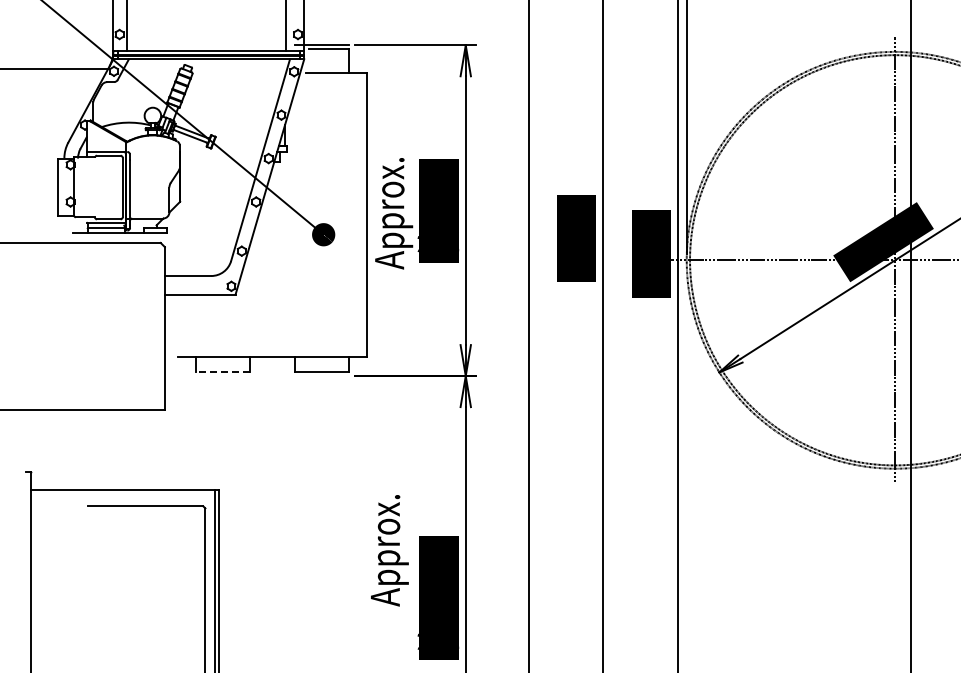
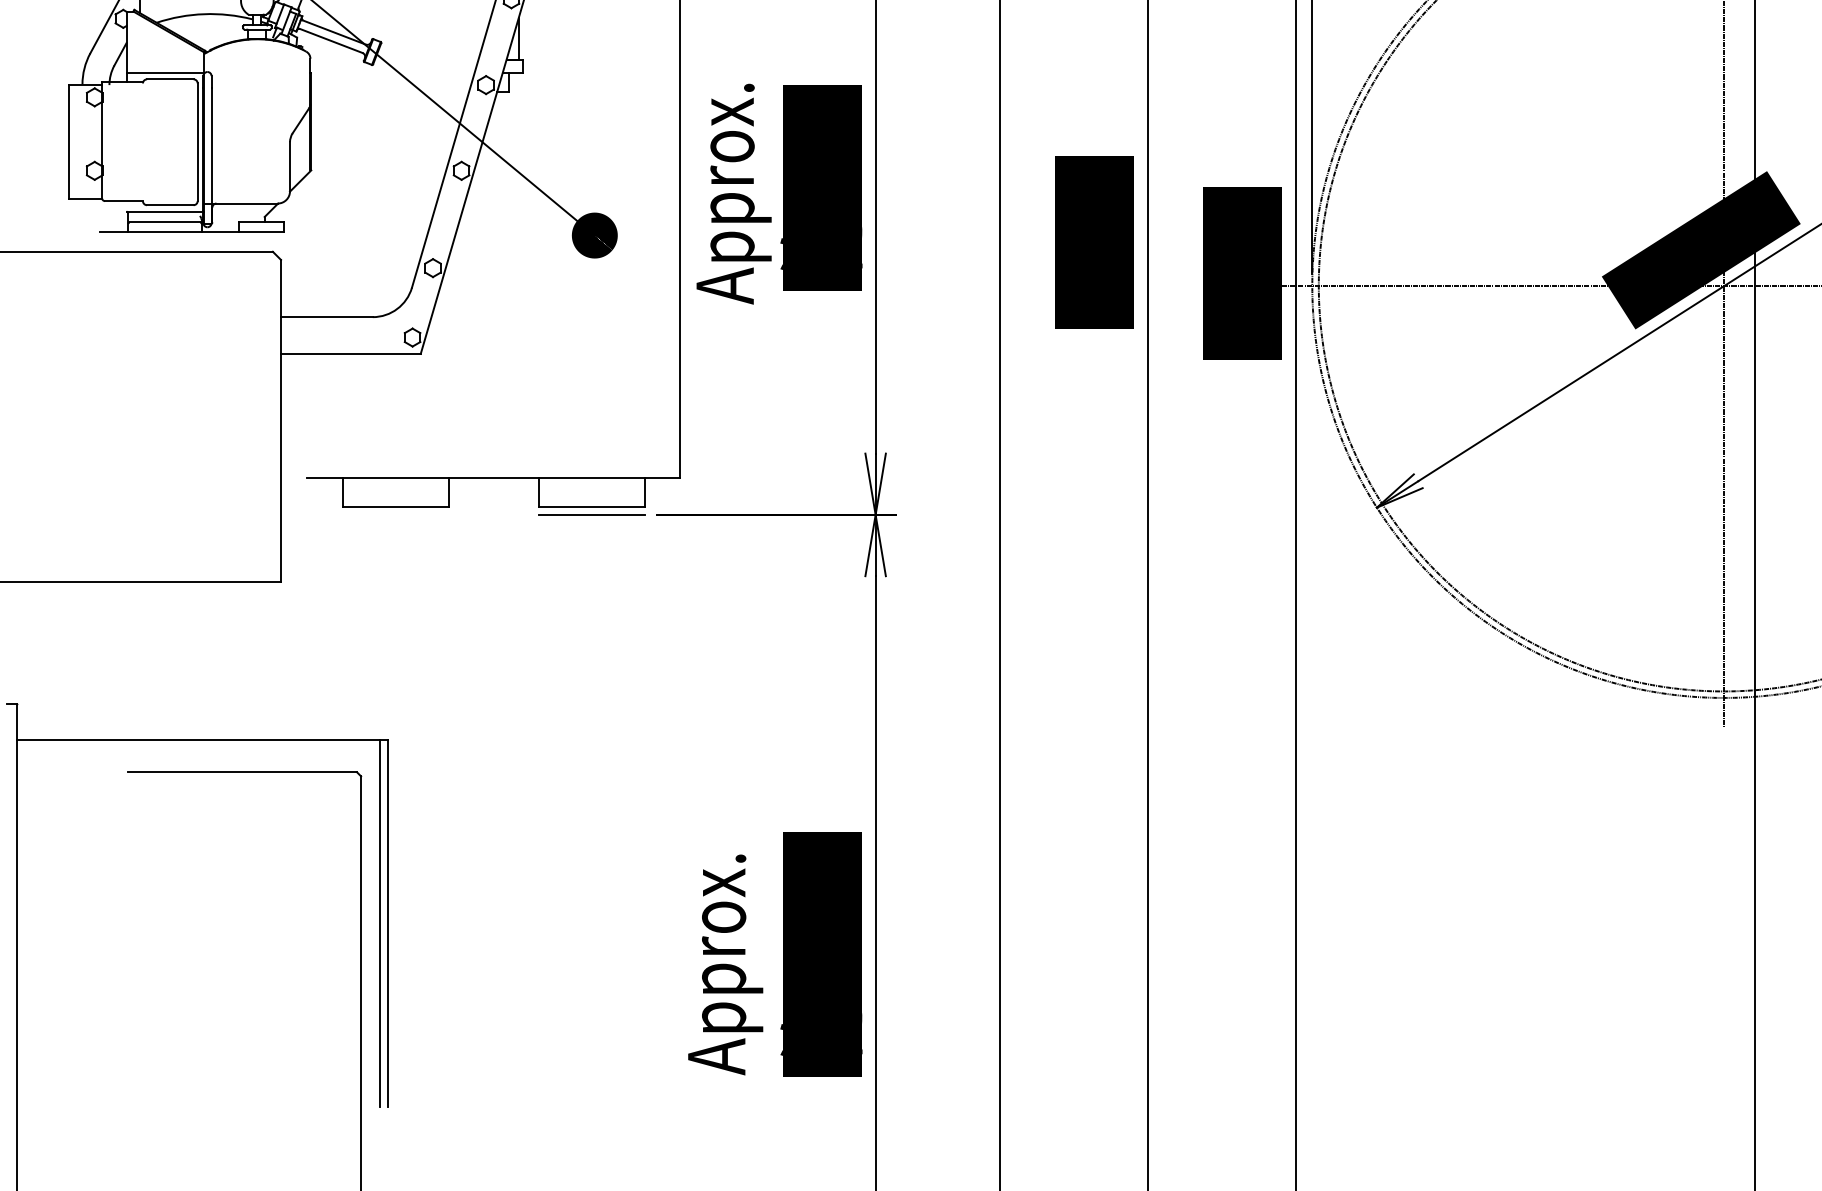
line: (222, 371) -> (394, 505), dashed -> solid
line: (322, 376) -> (592, 515), added
text: (389, 550) -> (724, 964), moved

